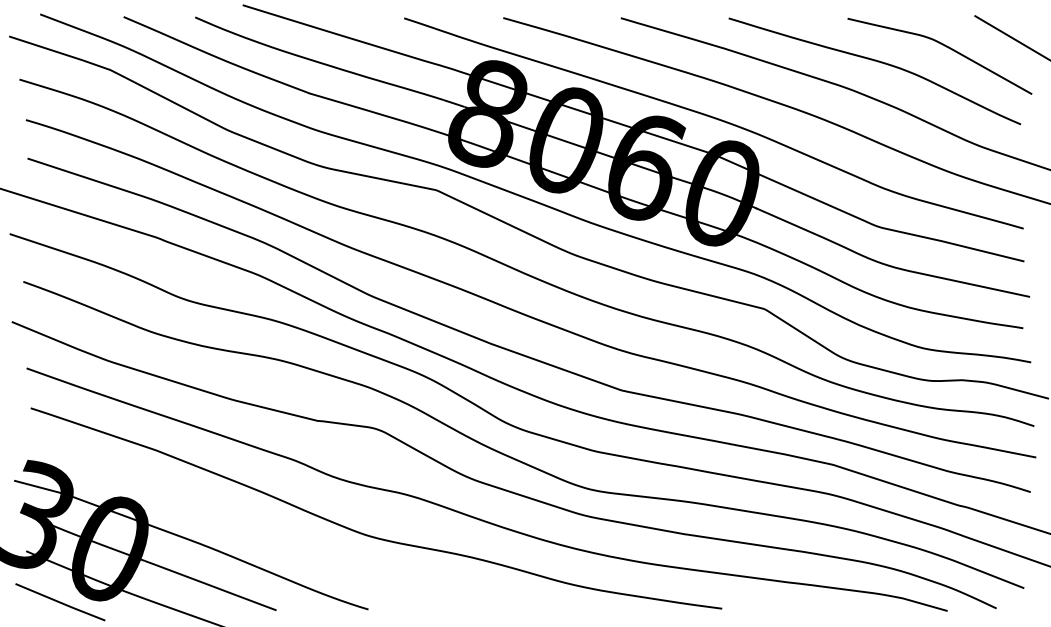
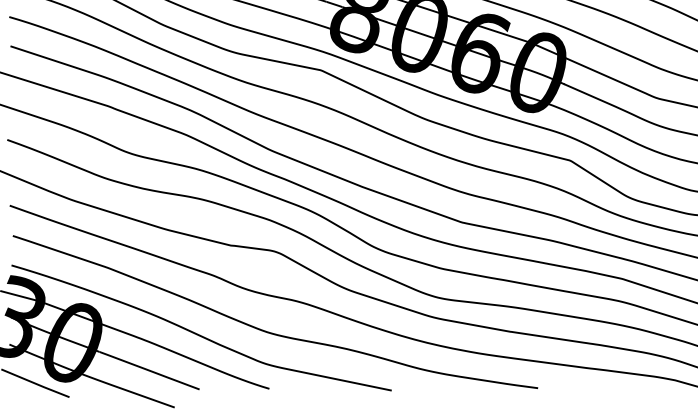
curve: (275, 537) -> (198, 334), added

